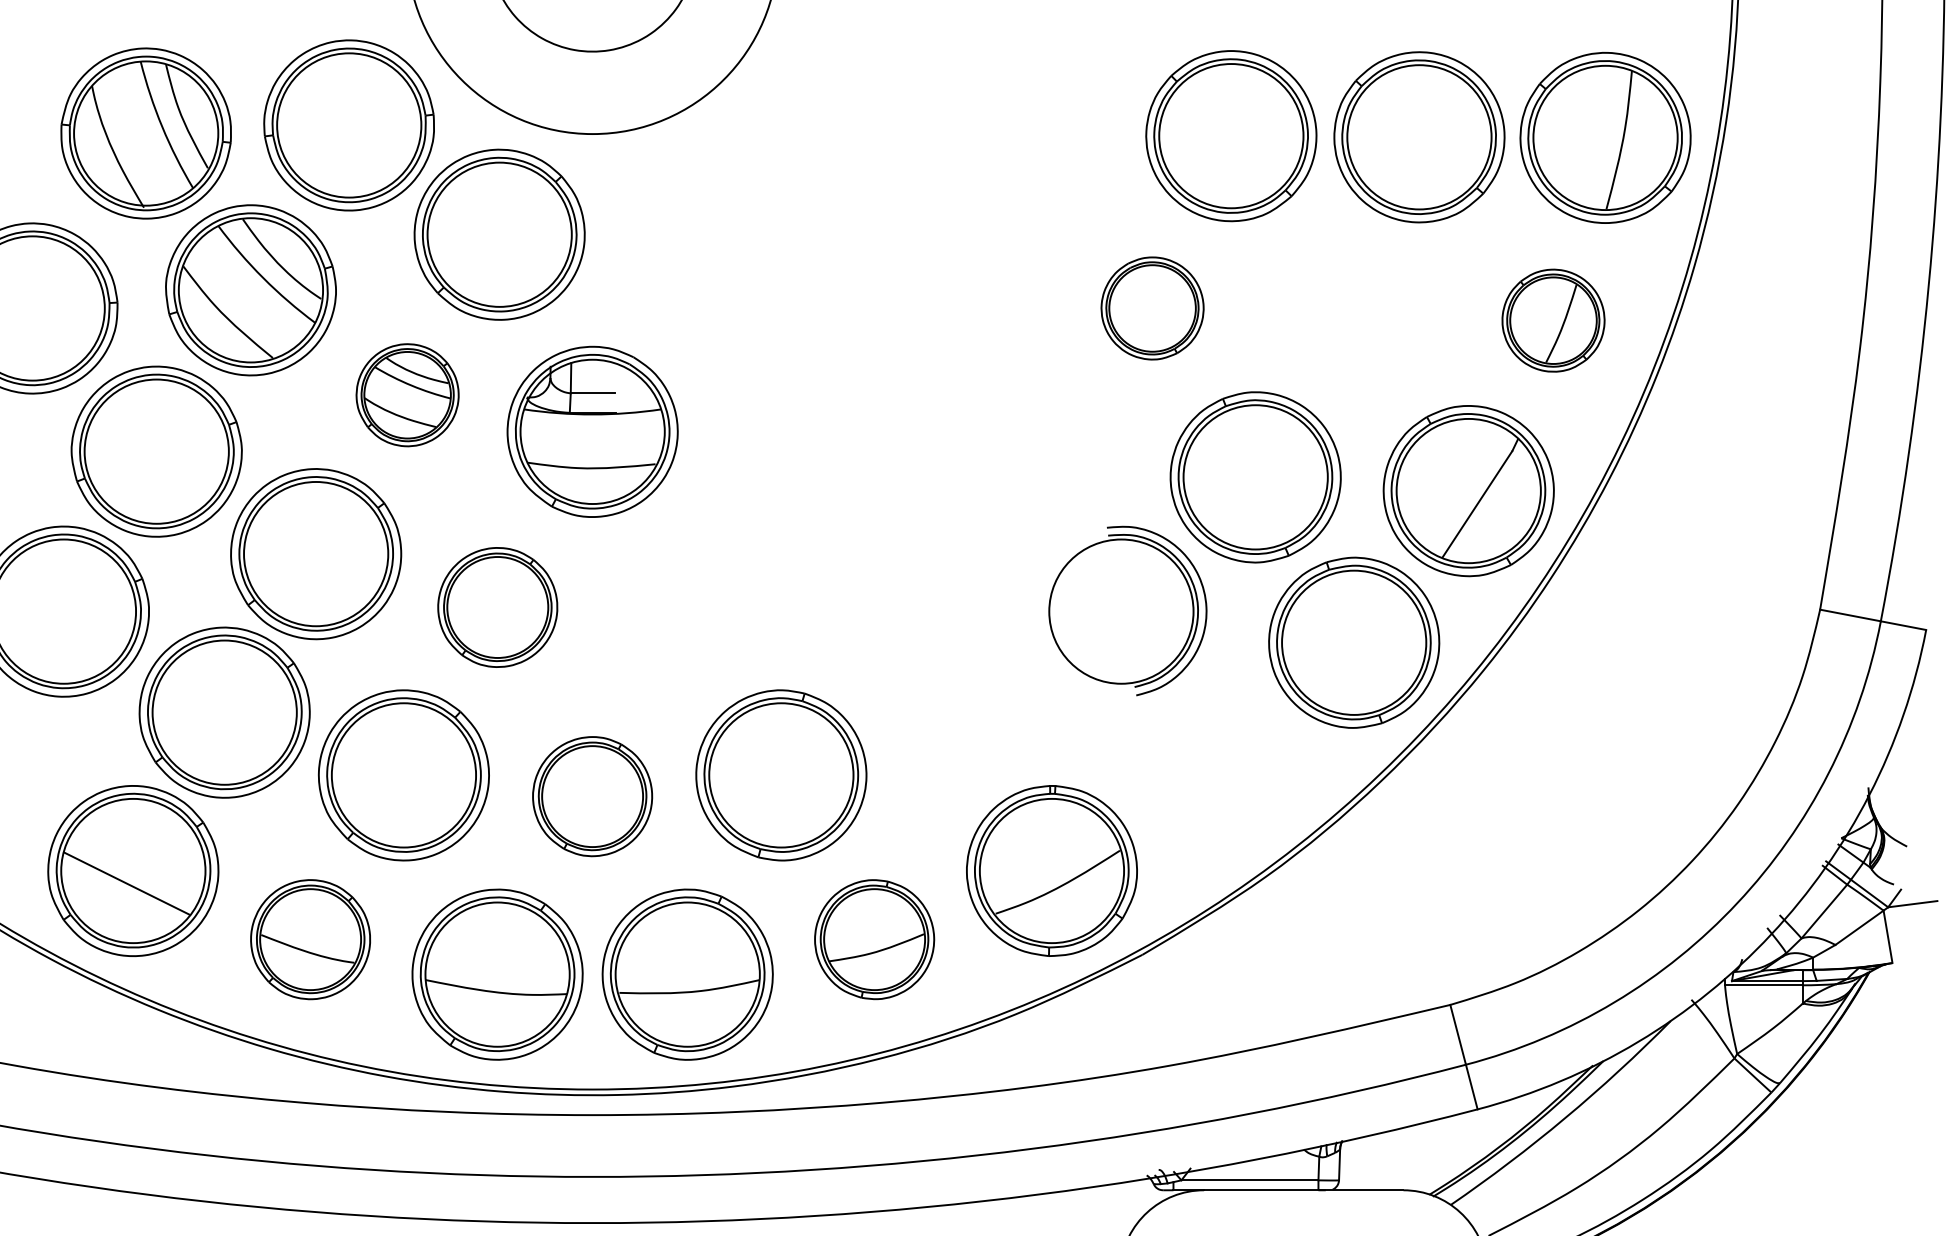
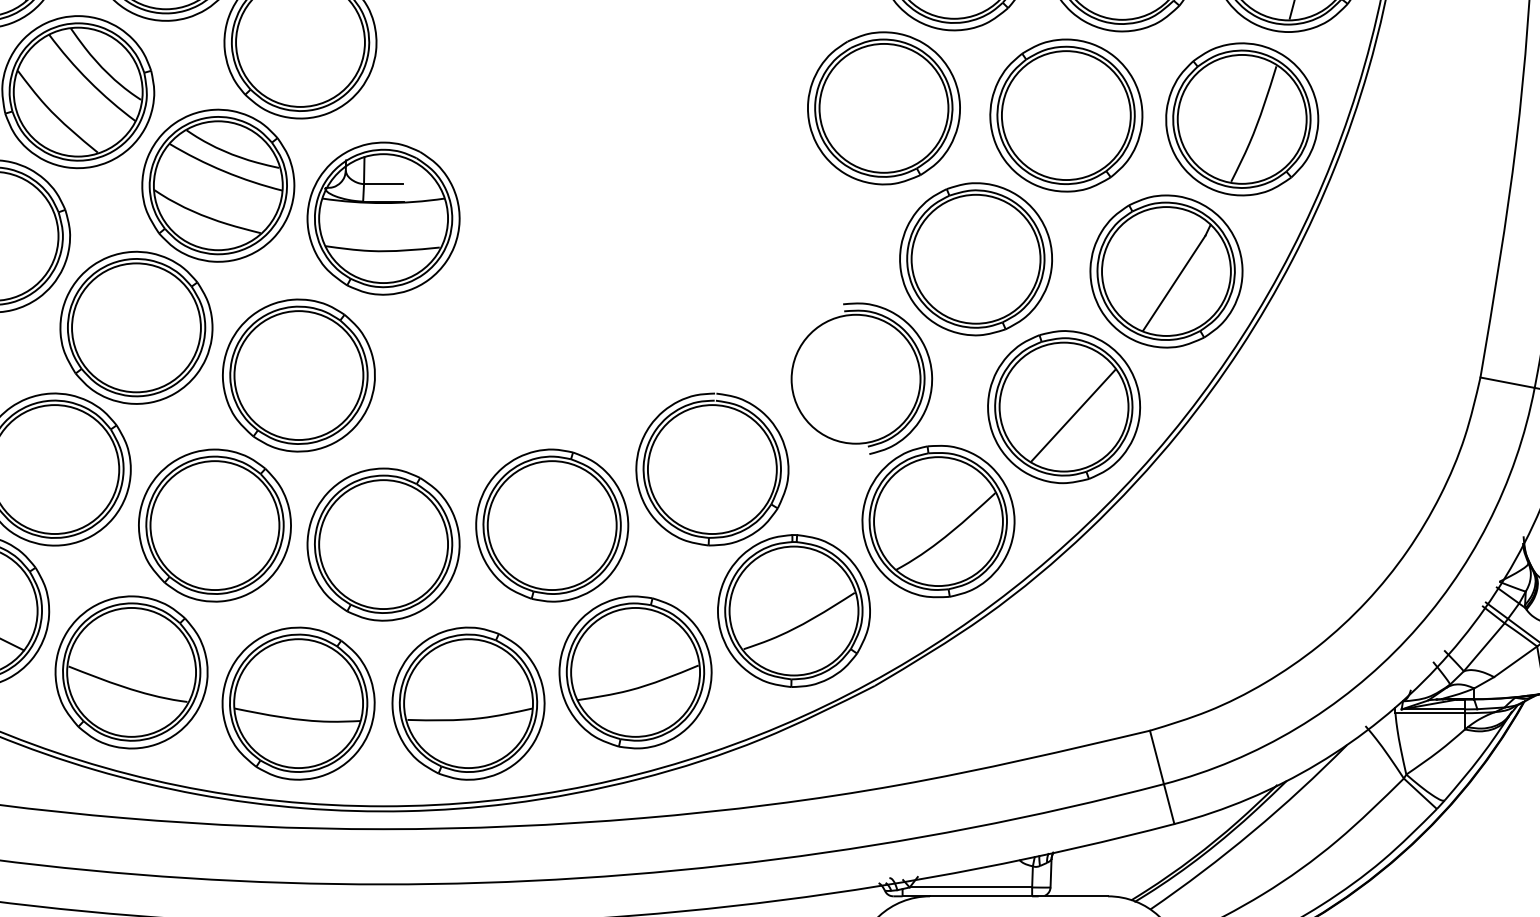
part: (1152, 308) -> (883, 108), size x1.67
part: (1356, 316) -> (1066, 115), added
part: (1553, 320) -> (1242, 119), size x1.67
part: (407, 395) -> (218, 186), size x1.67
part: (497, 607) -> (298, 375), size x1.43
line: (1364, 652) -> (1073, 415), added
part: (960, 712) -> (712, 469), added
part: (1213, 770) -> (938, 521), added
part: (592, 796) -> (383, 544), size x1.43
part: (310, 939) -> (131, 672), size x1.43
part: (874, 939) -> (635, 672), size x1.43

